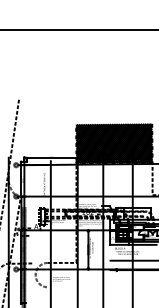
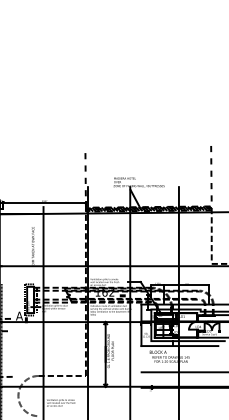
hatch: (114, 142) -> (148, 176), removed

